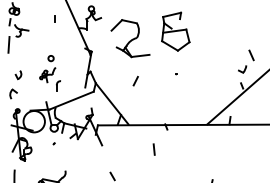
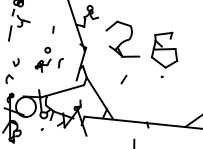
line: (54, 18) -> (53, 29), moved
part: (175, 31) -> (165, 49), moved
part: (58, 85) -> (60, 62), moved

